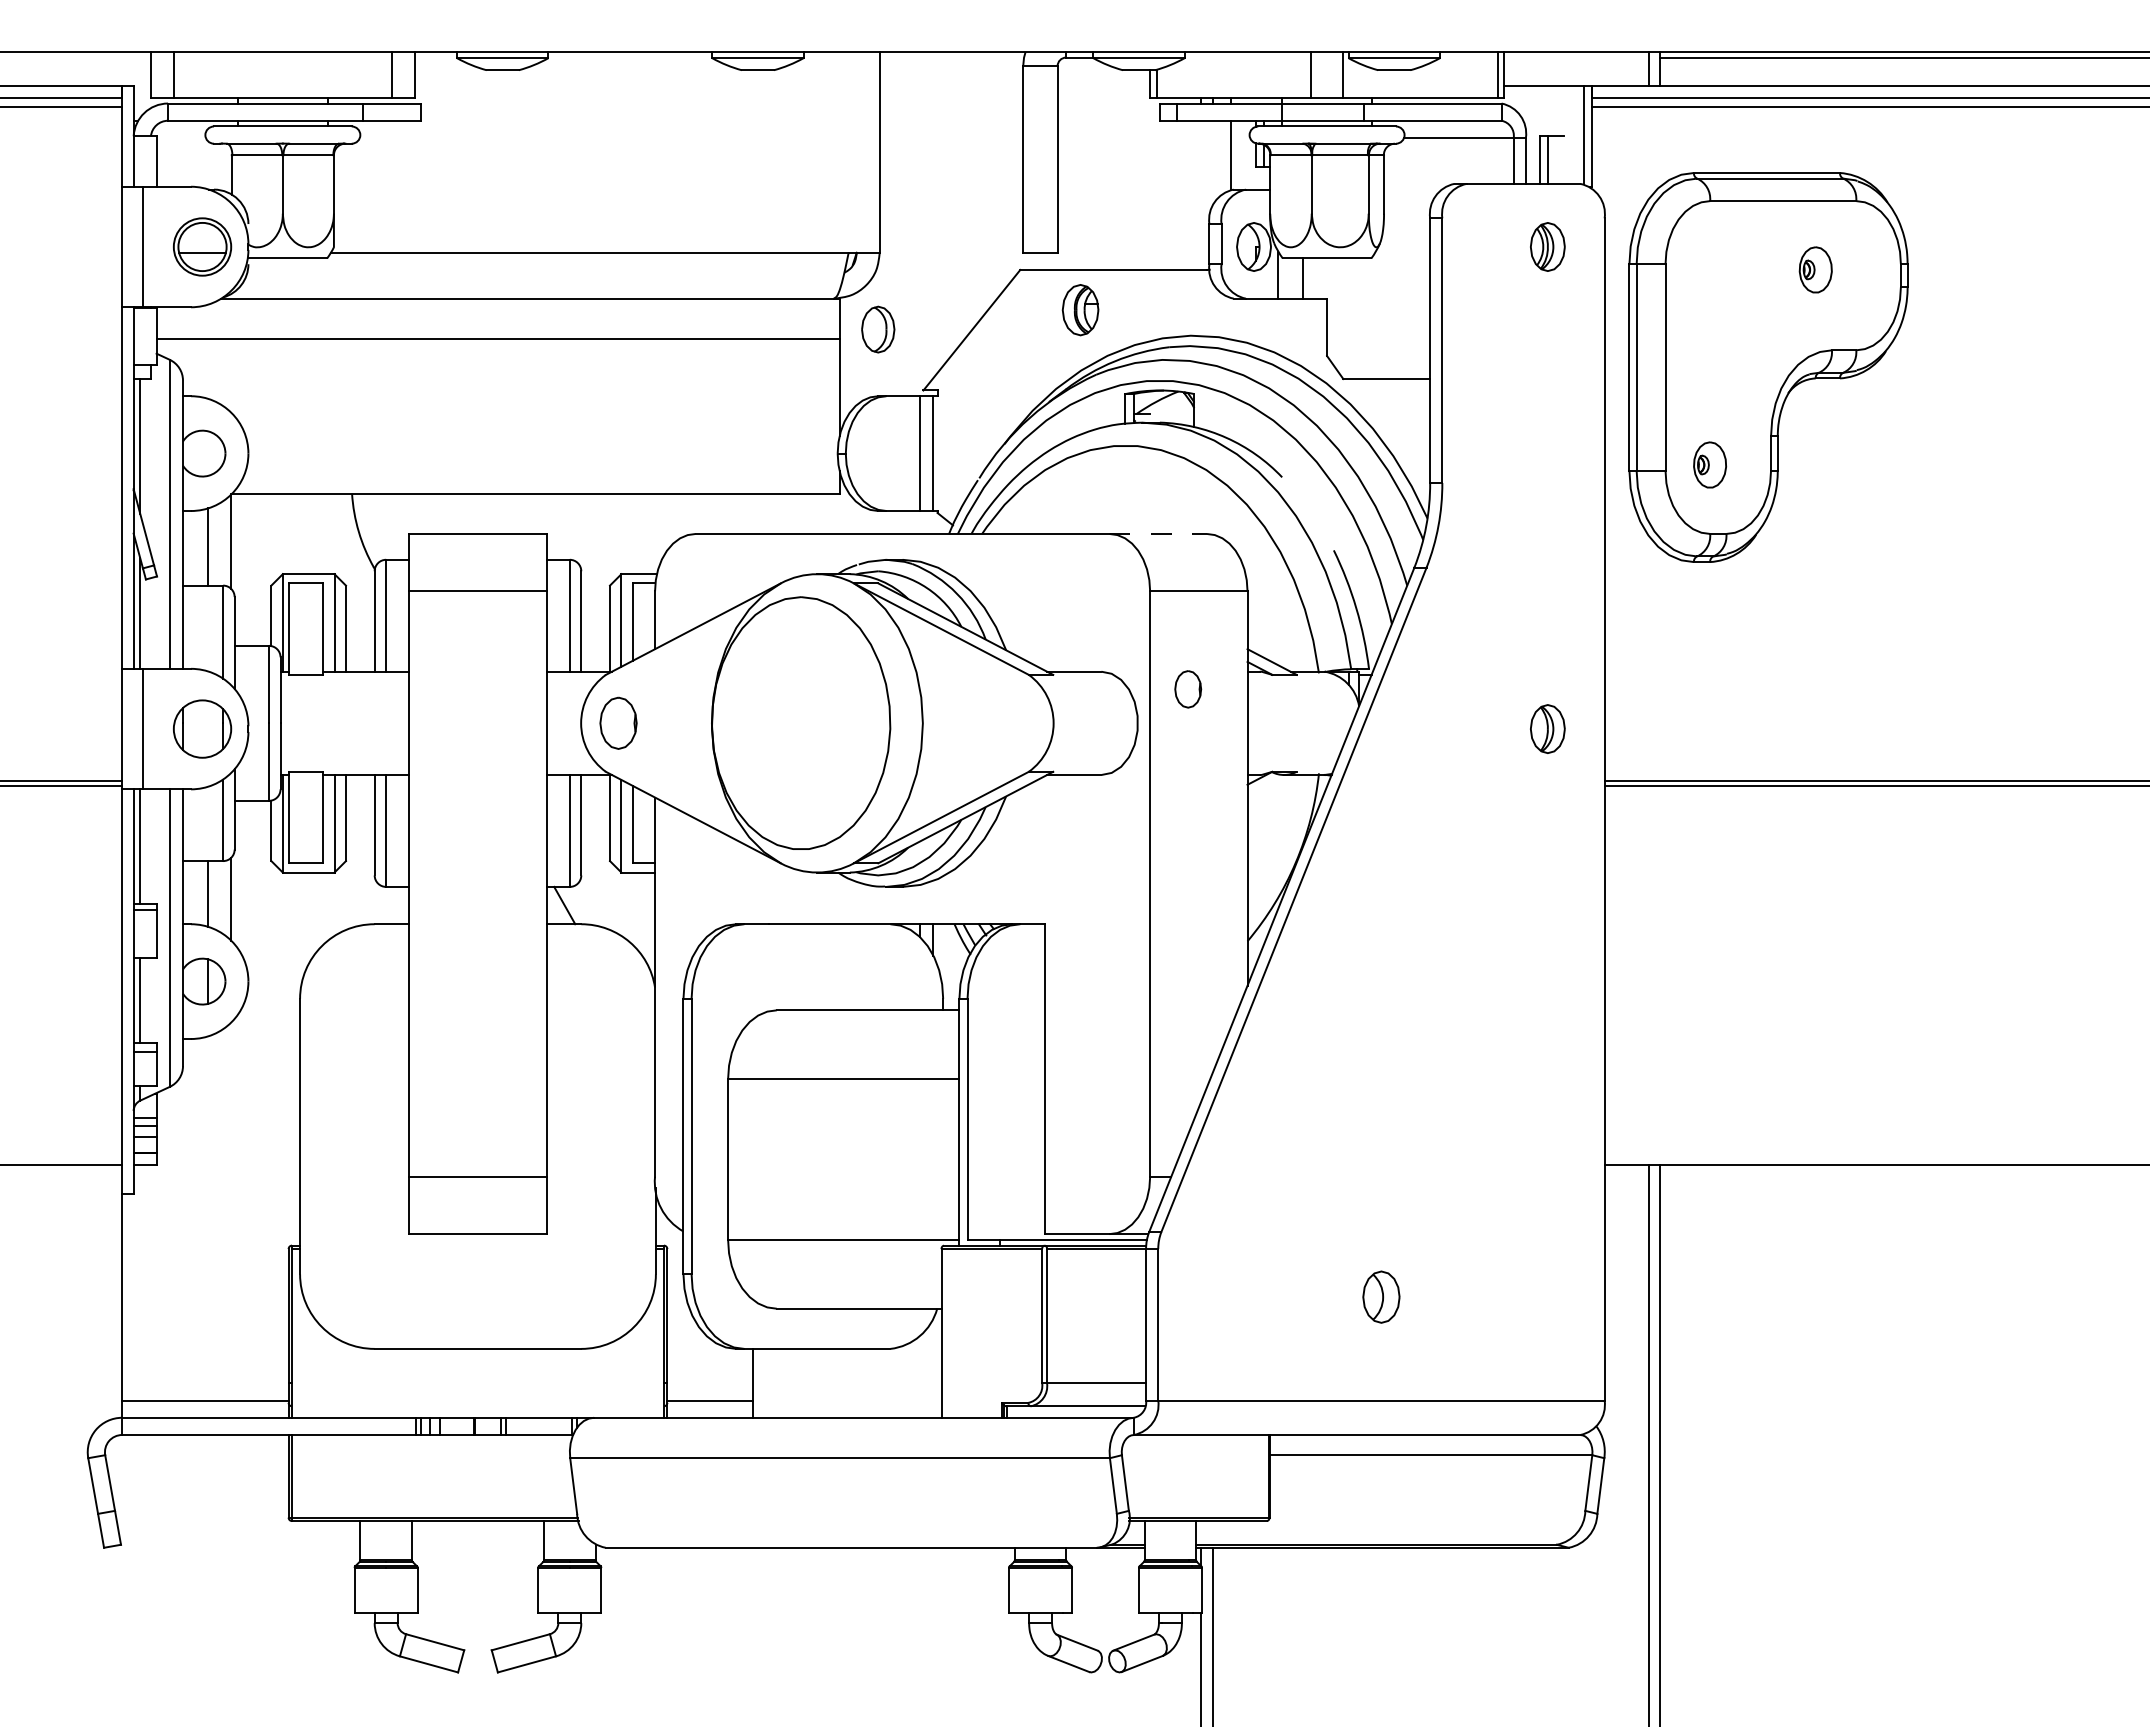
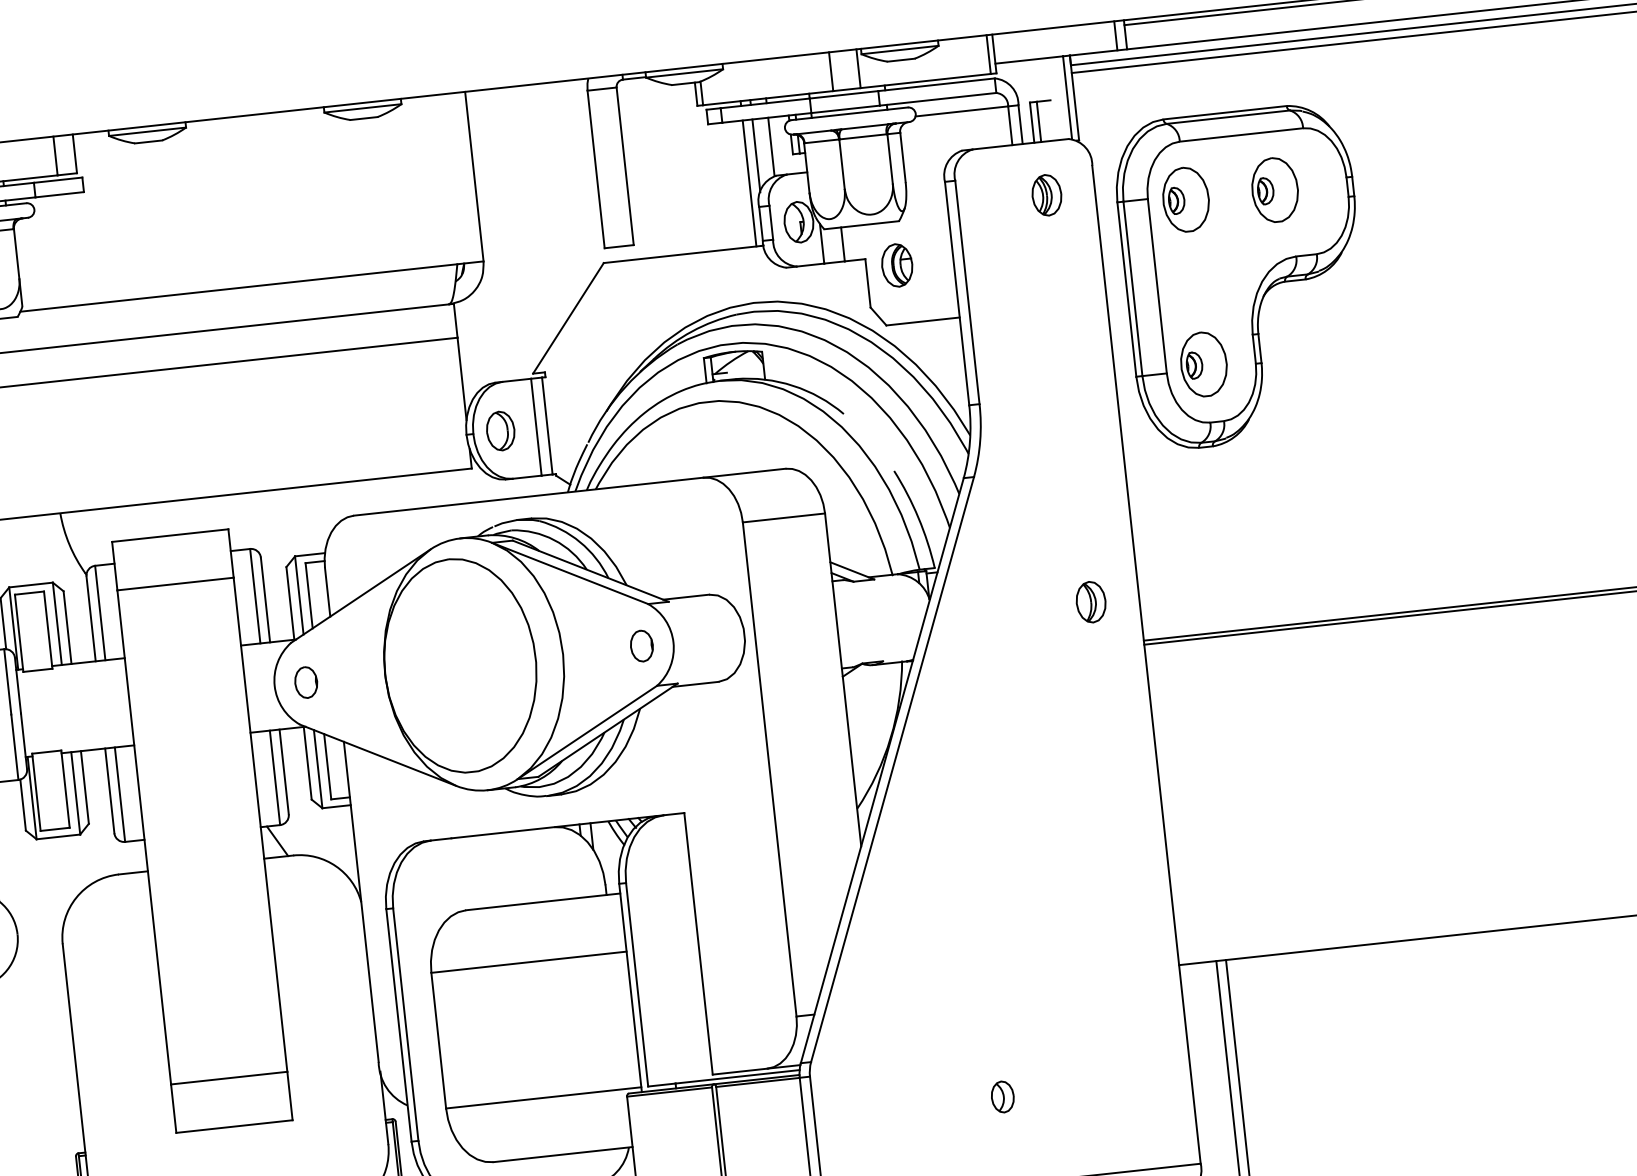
line: (1212, 163) -> (756, 155), added
line: (1201, 194) -> (749, 182), added
part: (1709, 269) -> (1185, 199), added
part: (1815, 269) -> (1274, 189), size x1.67
part: (1080, 310) -> (897, 265), moved
part: (878, 329) -> (500, 430), moved
part: (1709, 464) -> (1203, 364), size x1.67
line: (1158, 533) -> (744, 472), dashed -> solid
part: (1188, 689) -> (642, 646), moved
part: (618, 723) -> (306, 682), size x0.71
part: (1381, 1297) -> (1002, 1097), size x0.71

